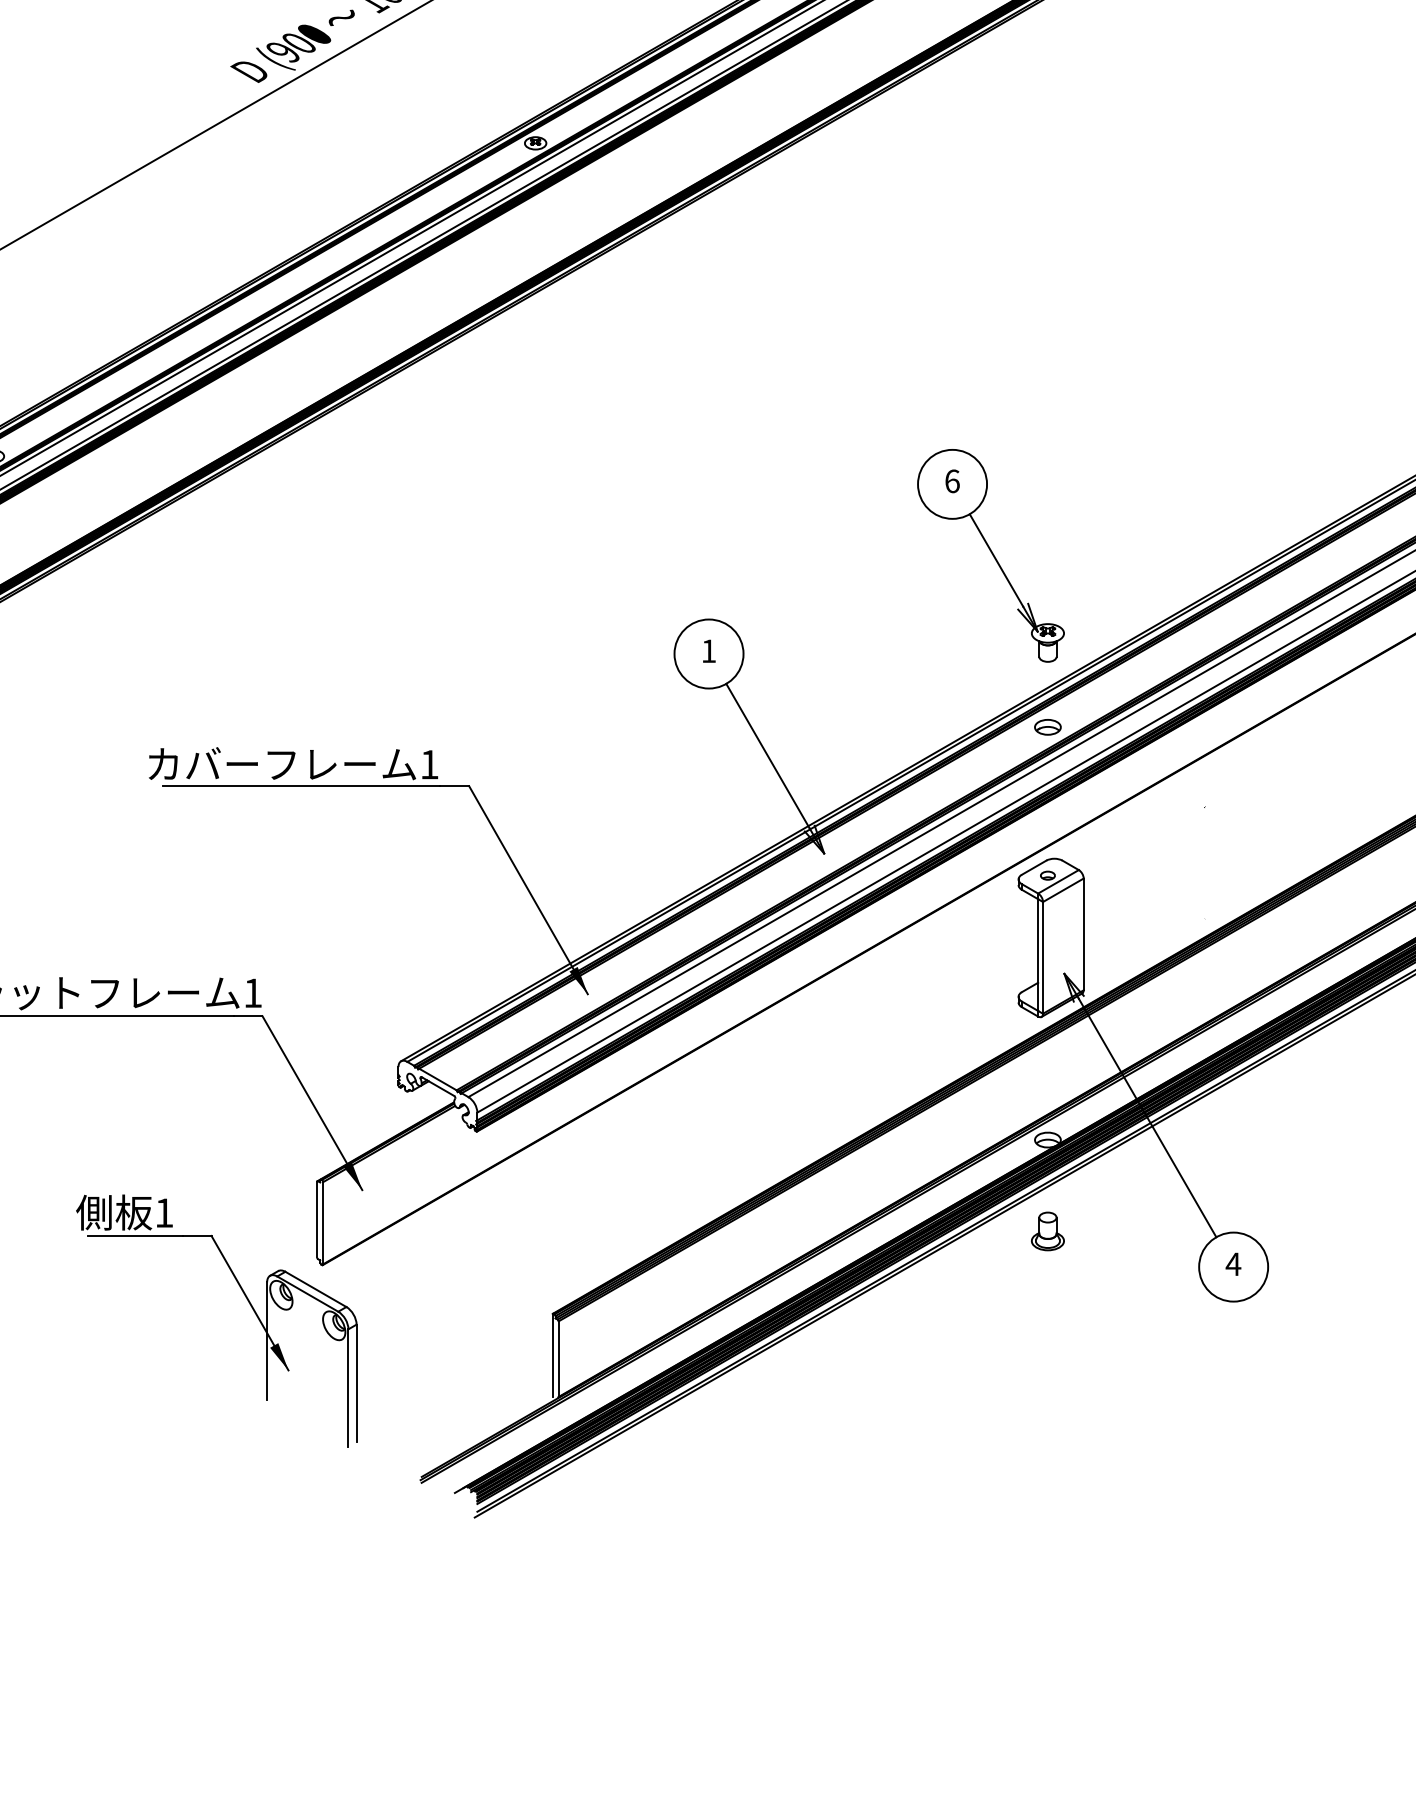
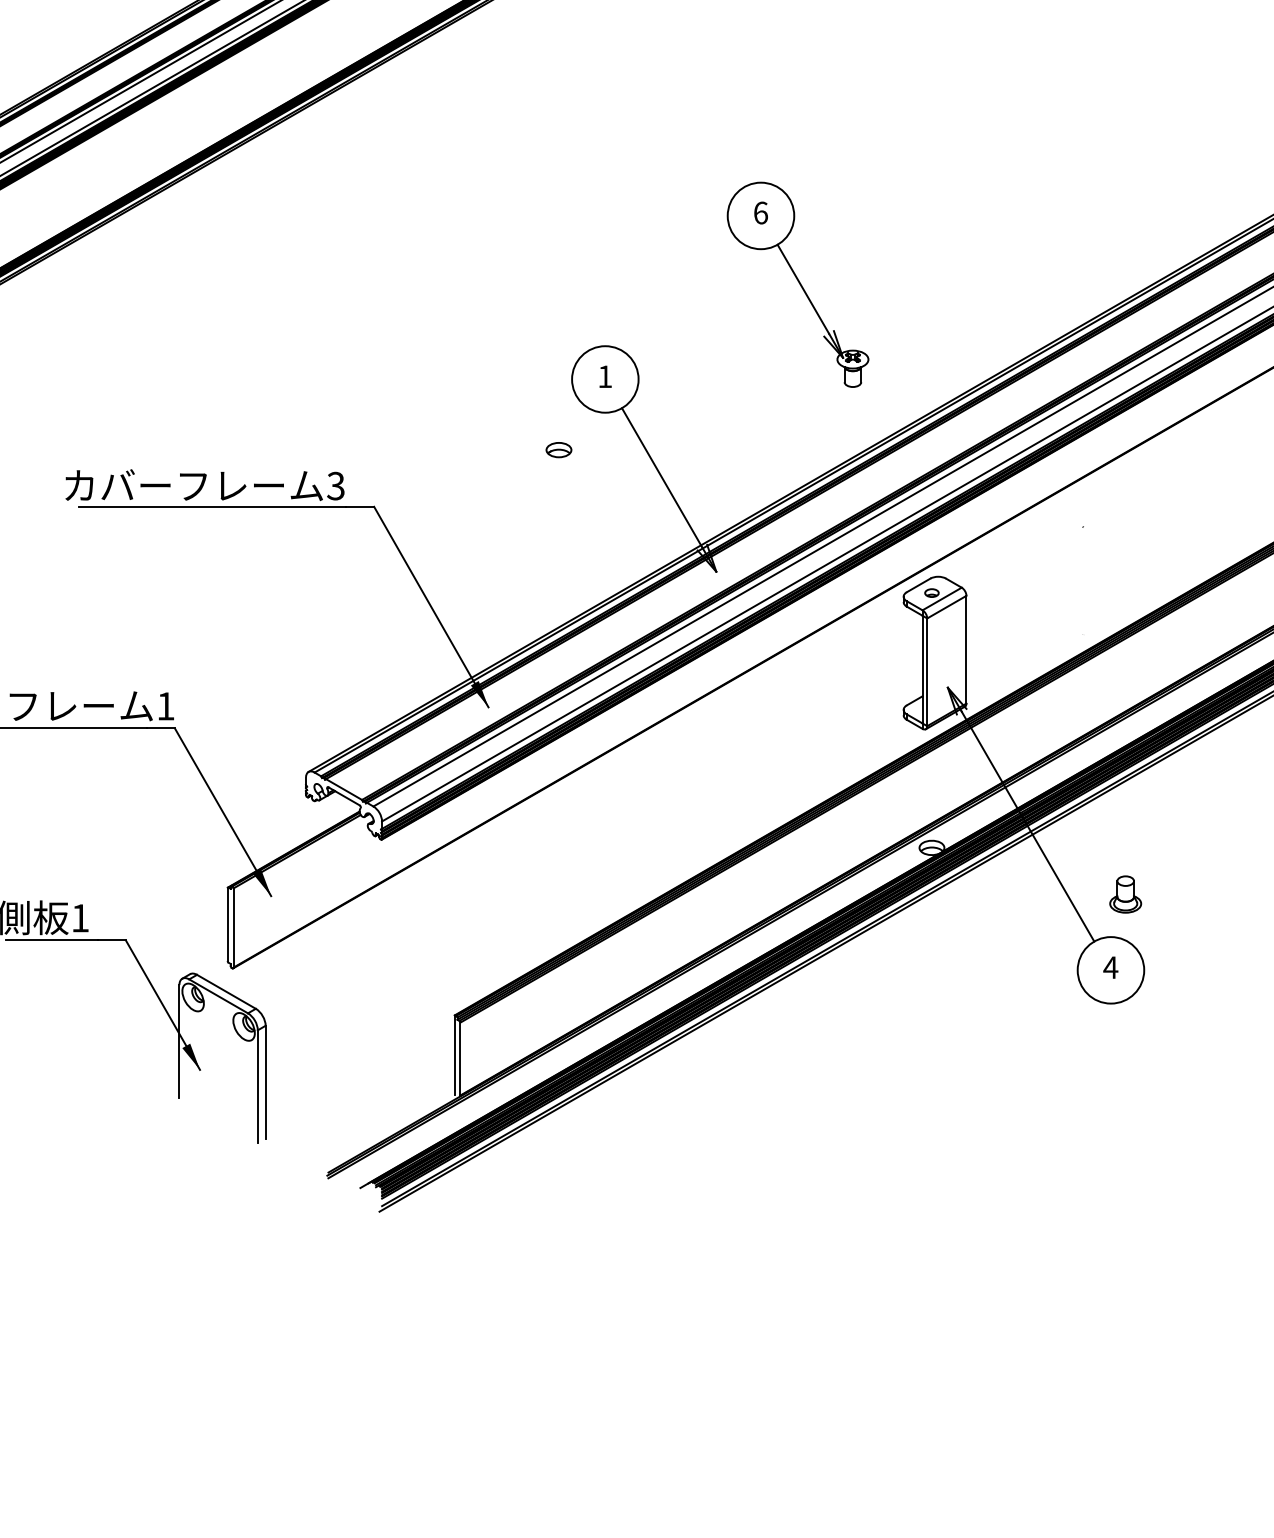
part: (990, 555) -> (797, 284), moved
part: (1047, 727) -> (558, 450), moved
text: (429, 764) -> (335, 485), 1 -> 3
part: (1047, 1231) -> (1125, 894), moved

